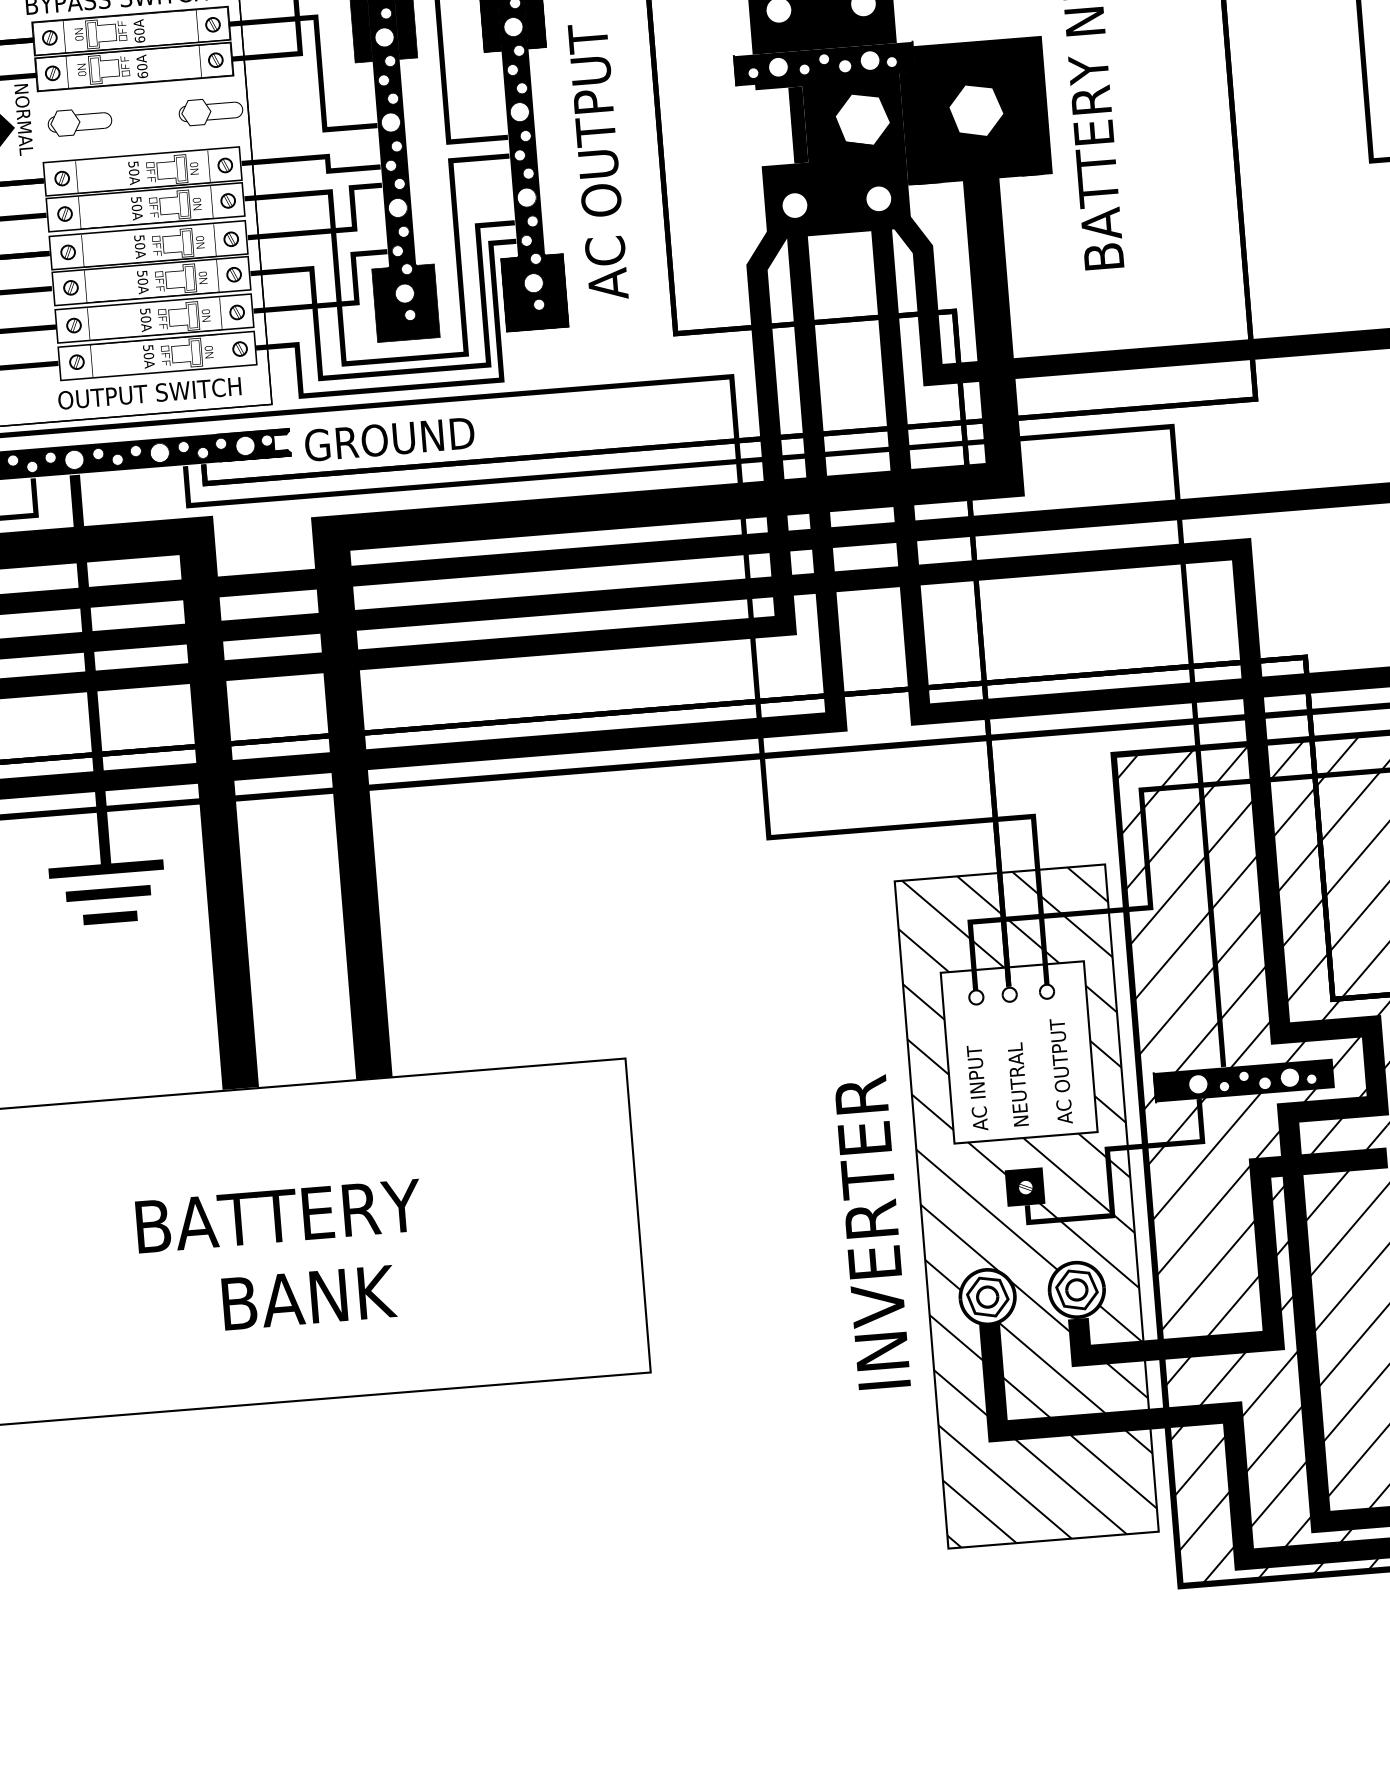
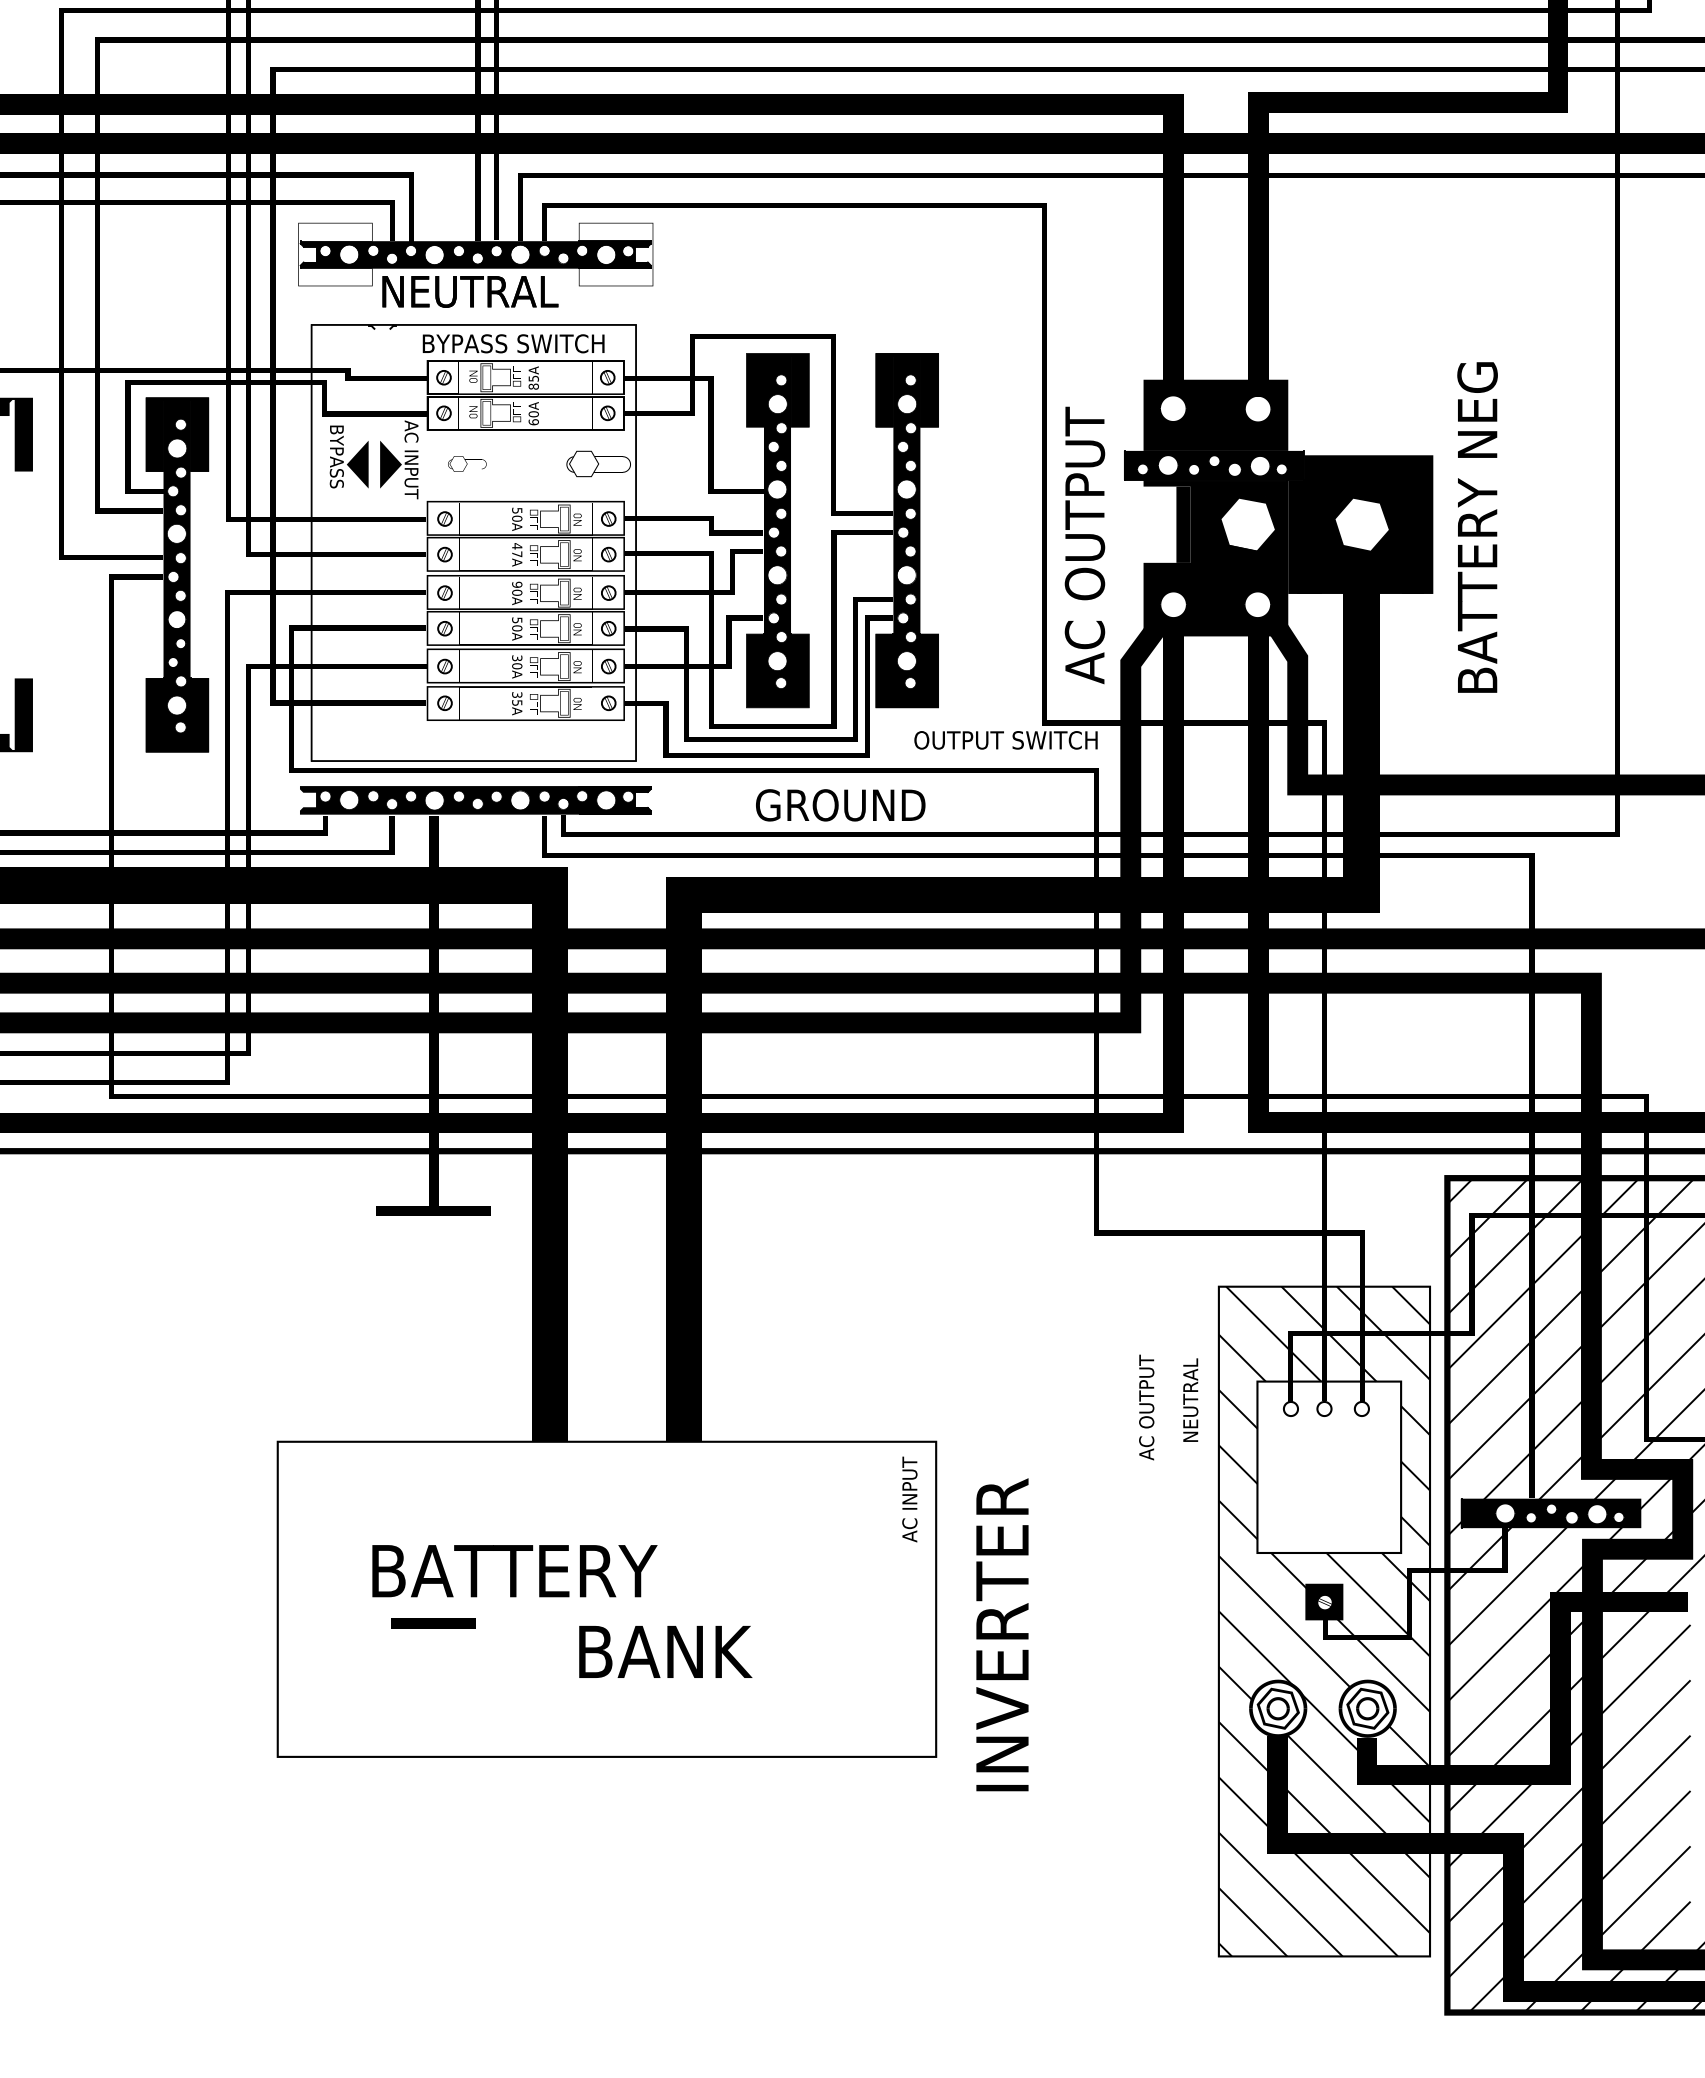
text: (139, 35) -> (533, 382), 60A -> 85A
text: (24, 121) -> (411, 459), NORMAL -> AC INPUT
part: (80, 121) -> (467, 463), size x0.6
text: (597, 162) -> (1084, 545), moved
text: (136, 204) -> (517, 550), 50A -> 47A
text: (139, 238) -> (517, 584), 50A -> 90A
text: (145, 311) -> (517, 658), 50A -> 30A
text: (148, 352) -> (517, 699), 50A -> 35A
text: (149, 393) -> (1005, 740), moved
text: (389, 439) -> (840, 805), moved
line: (108, 893) -> (433, 1623), moved
line: (110, 917) -> (433, 1259), removed
text: (1061, 1071) -> (1146, 1407), moved
text: (1017, 1083) -> (1190, 1399), moved
text: (977, 1088) -> (909, 1499), moved
text: (278, 1216) -> (514, 1571), moved
text: (872, 1231) -> (1002, 1634), moved
text: (309, 1297) -> (665, 1651), moved

